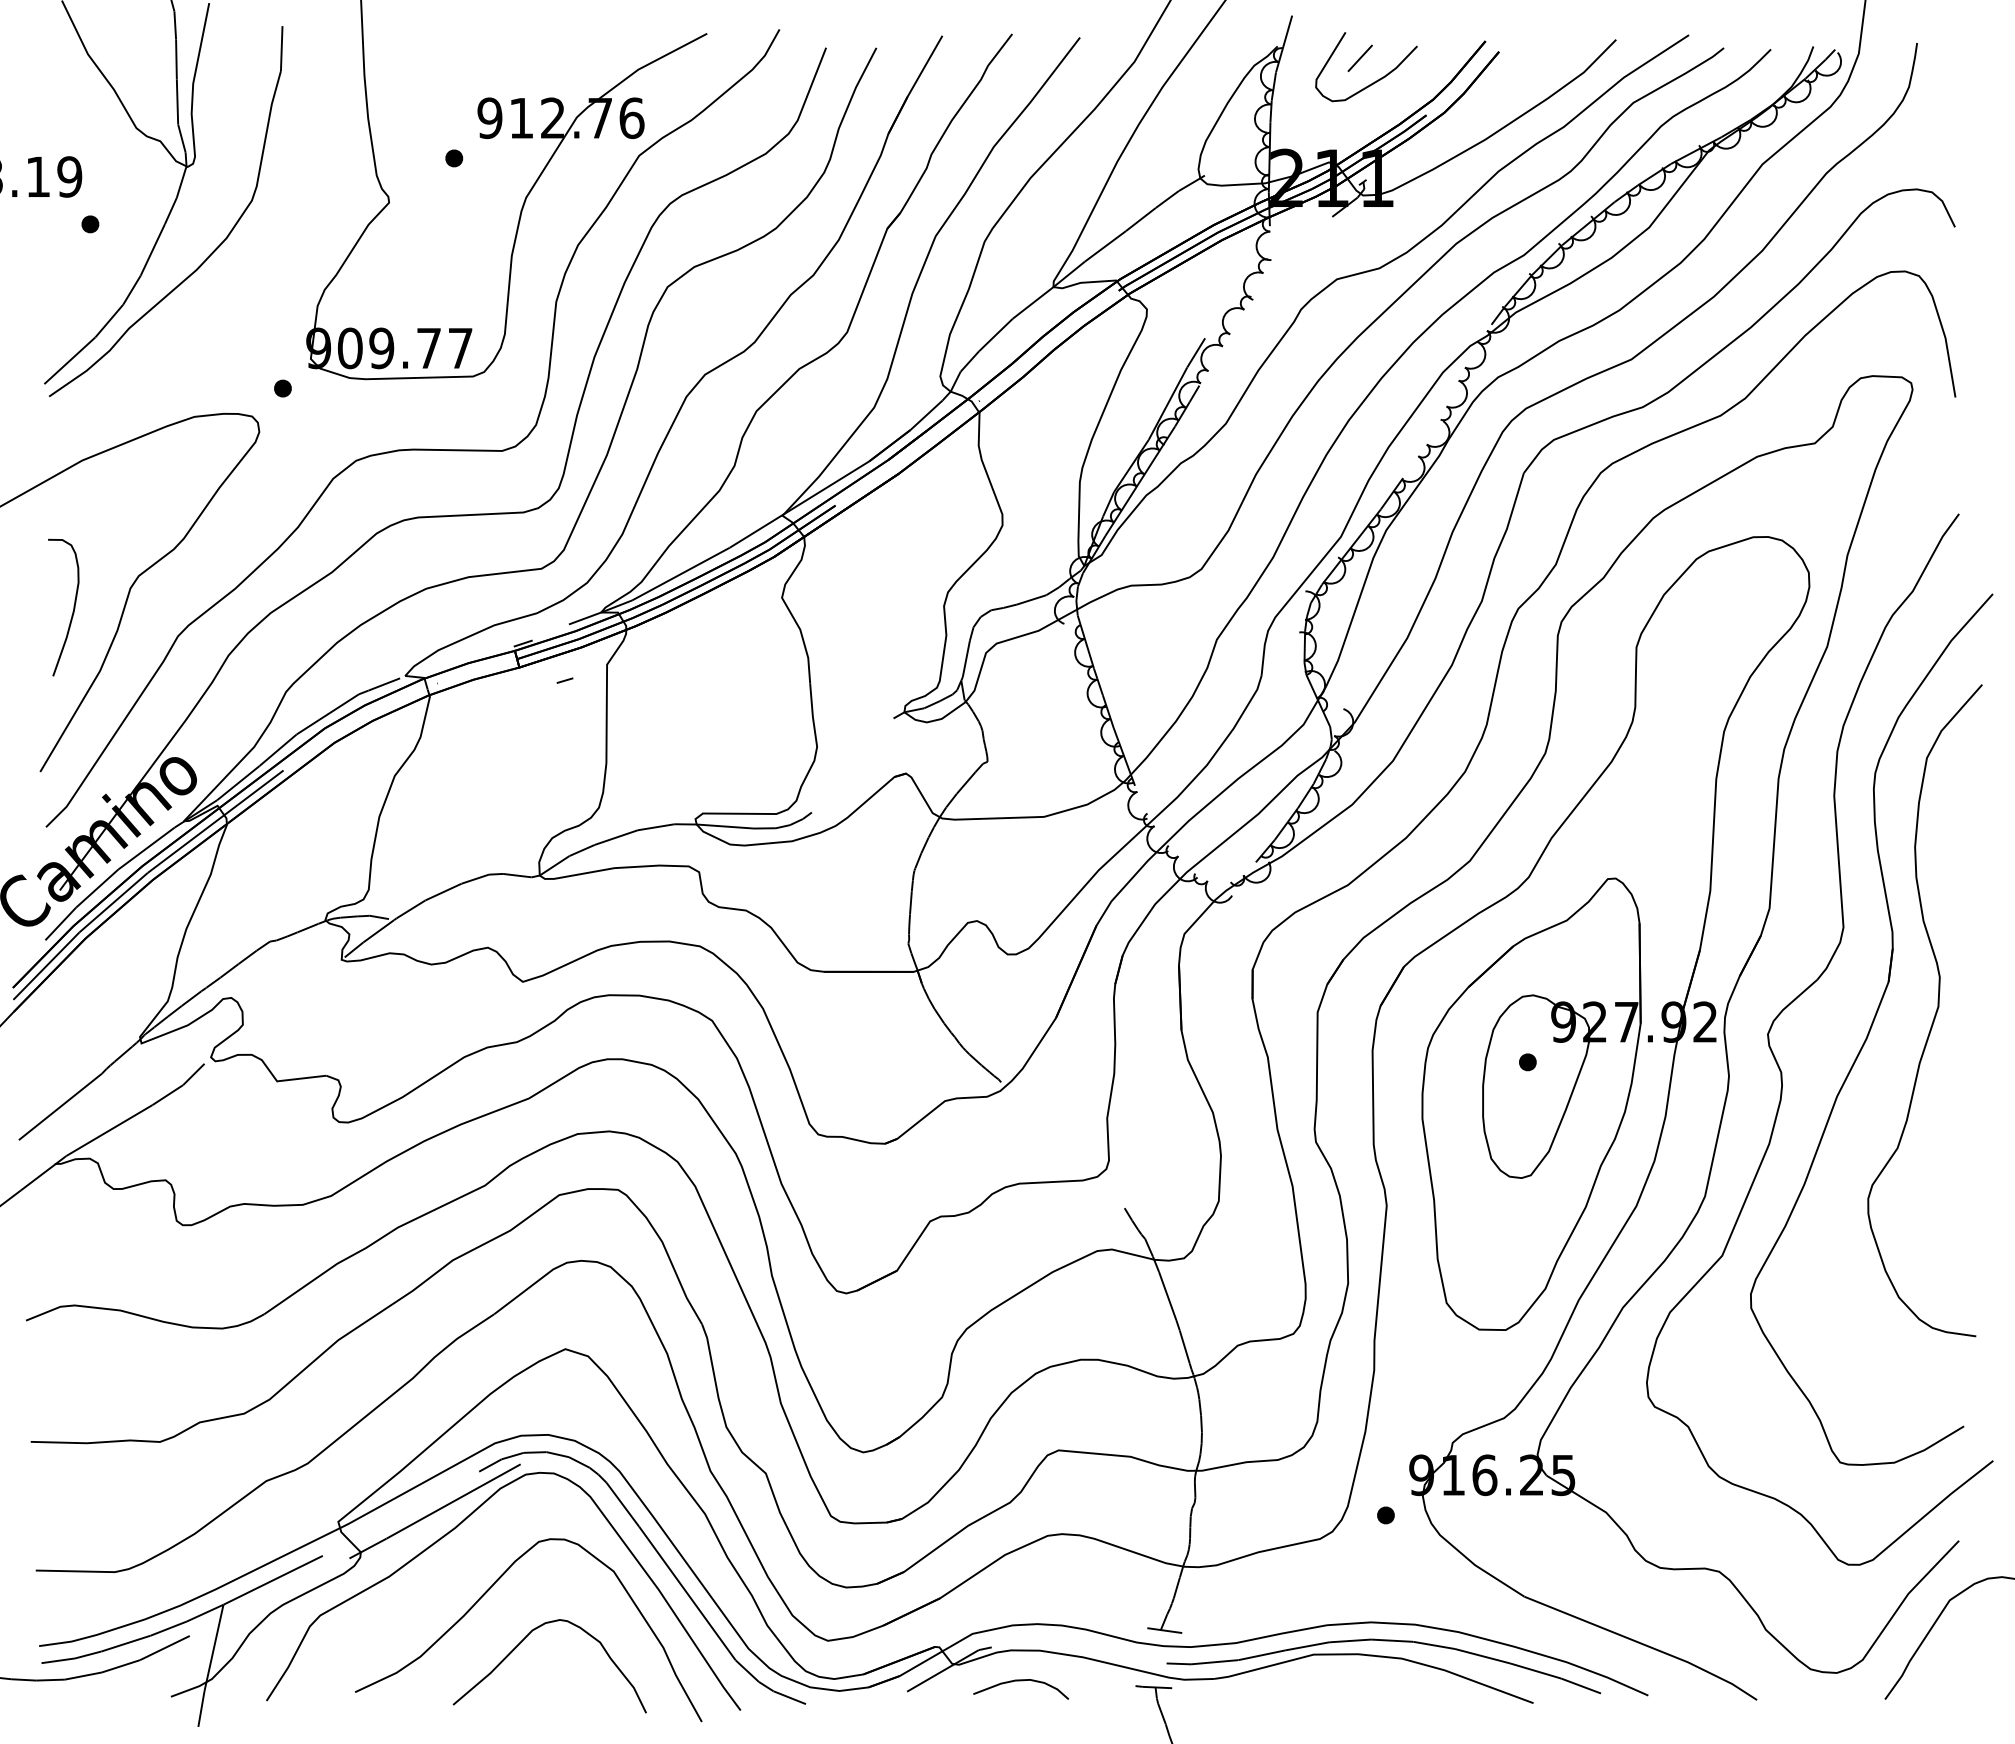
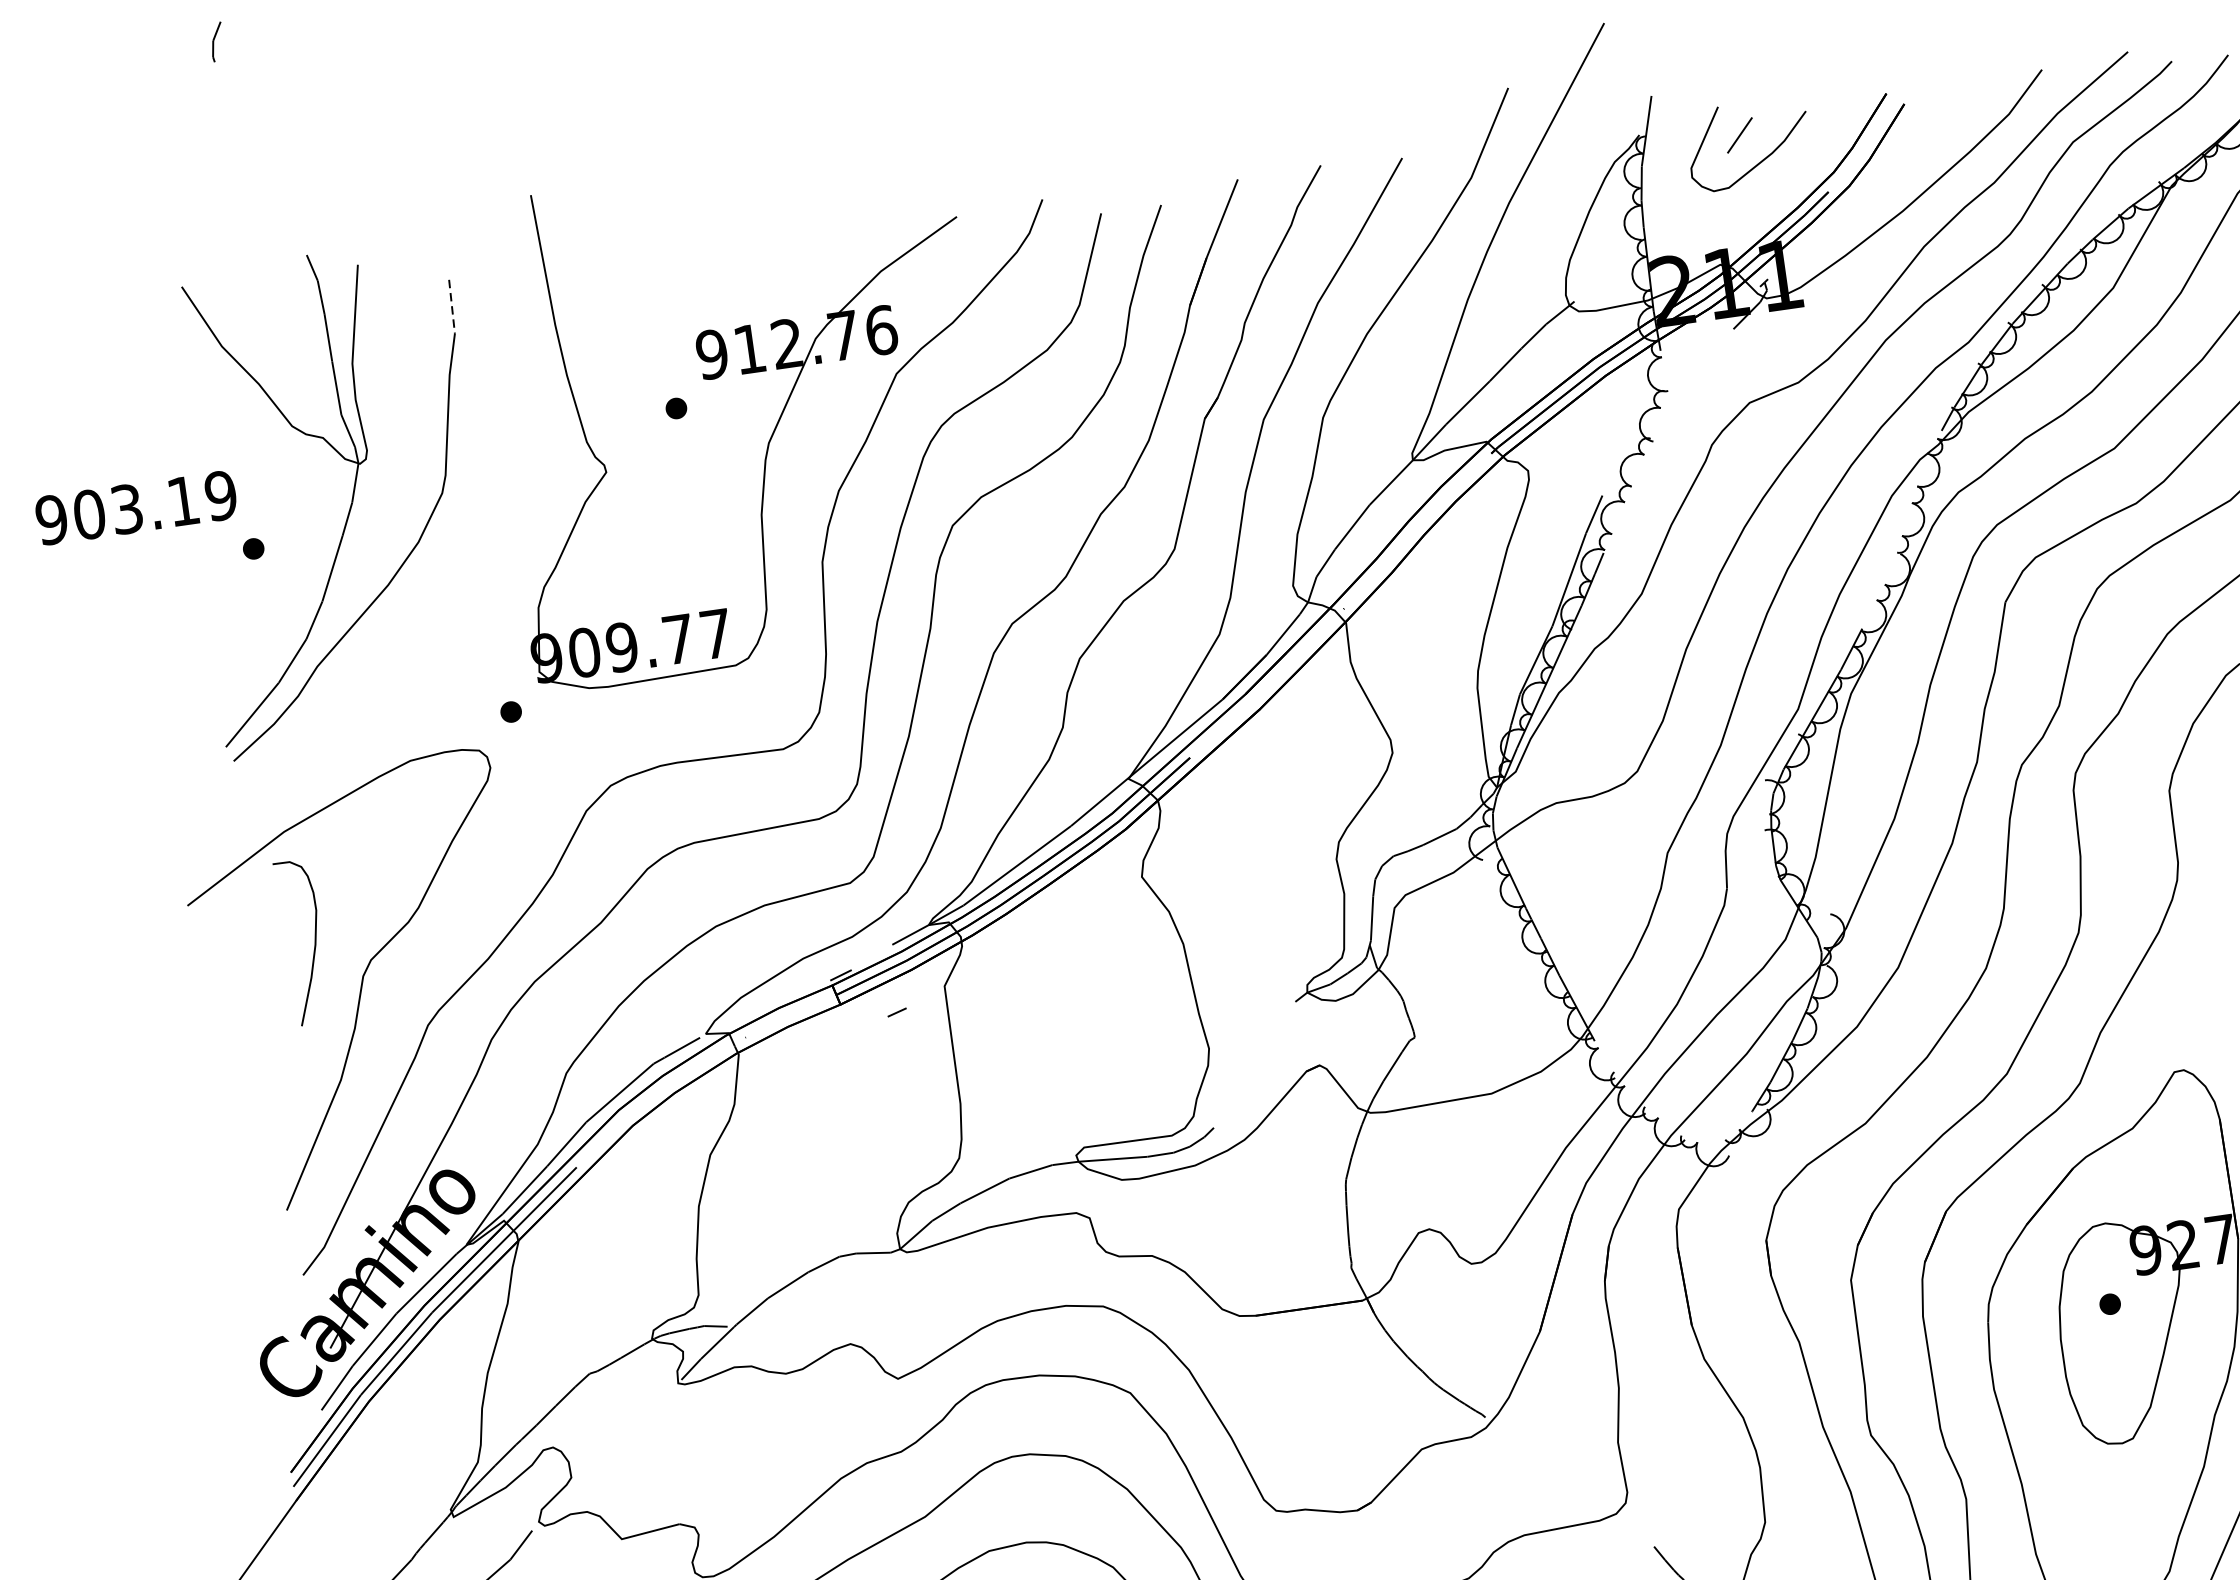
line: (281, 48) -> (451, 306), solid -> dashed
curve: (72, 611) -> (313, 945), moved

